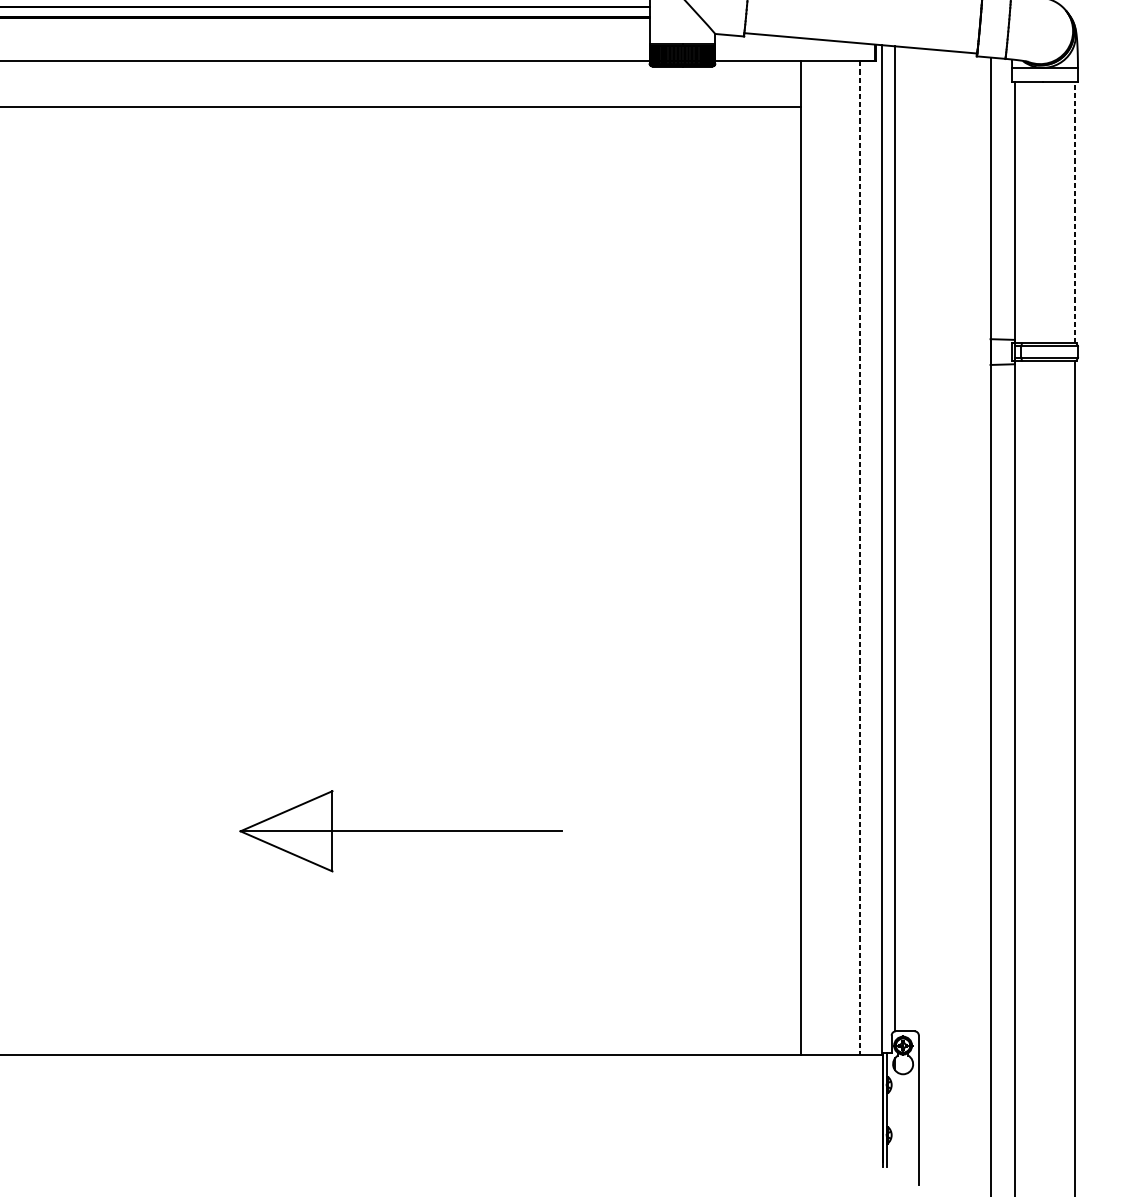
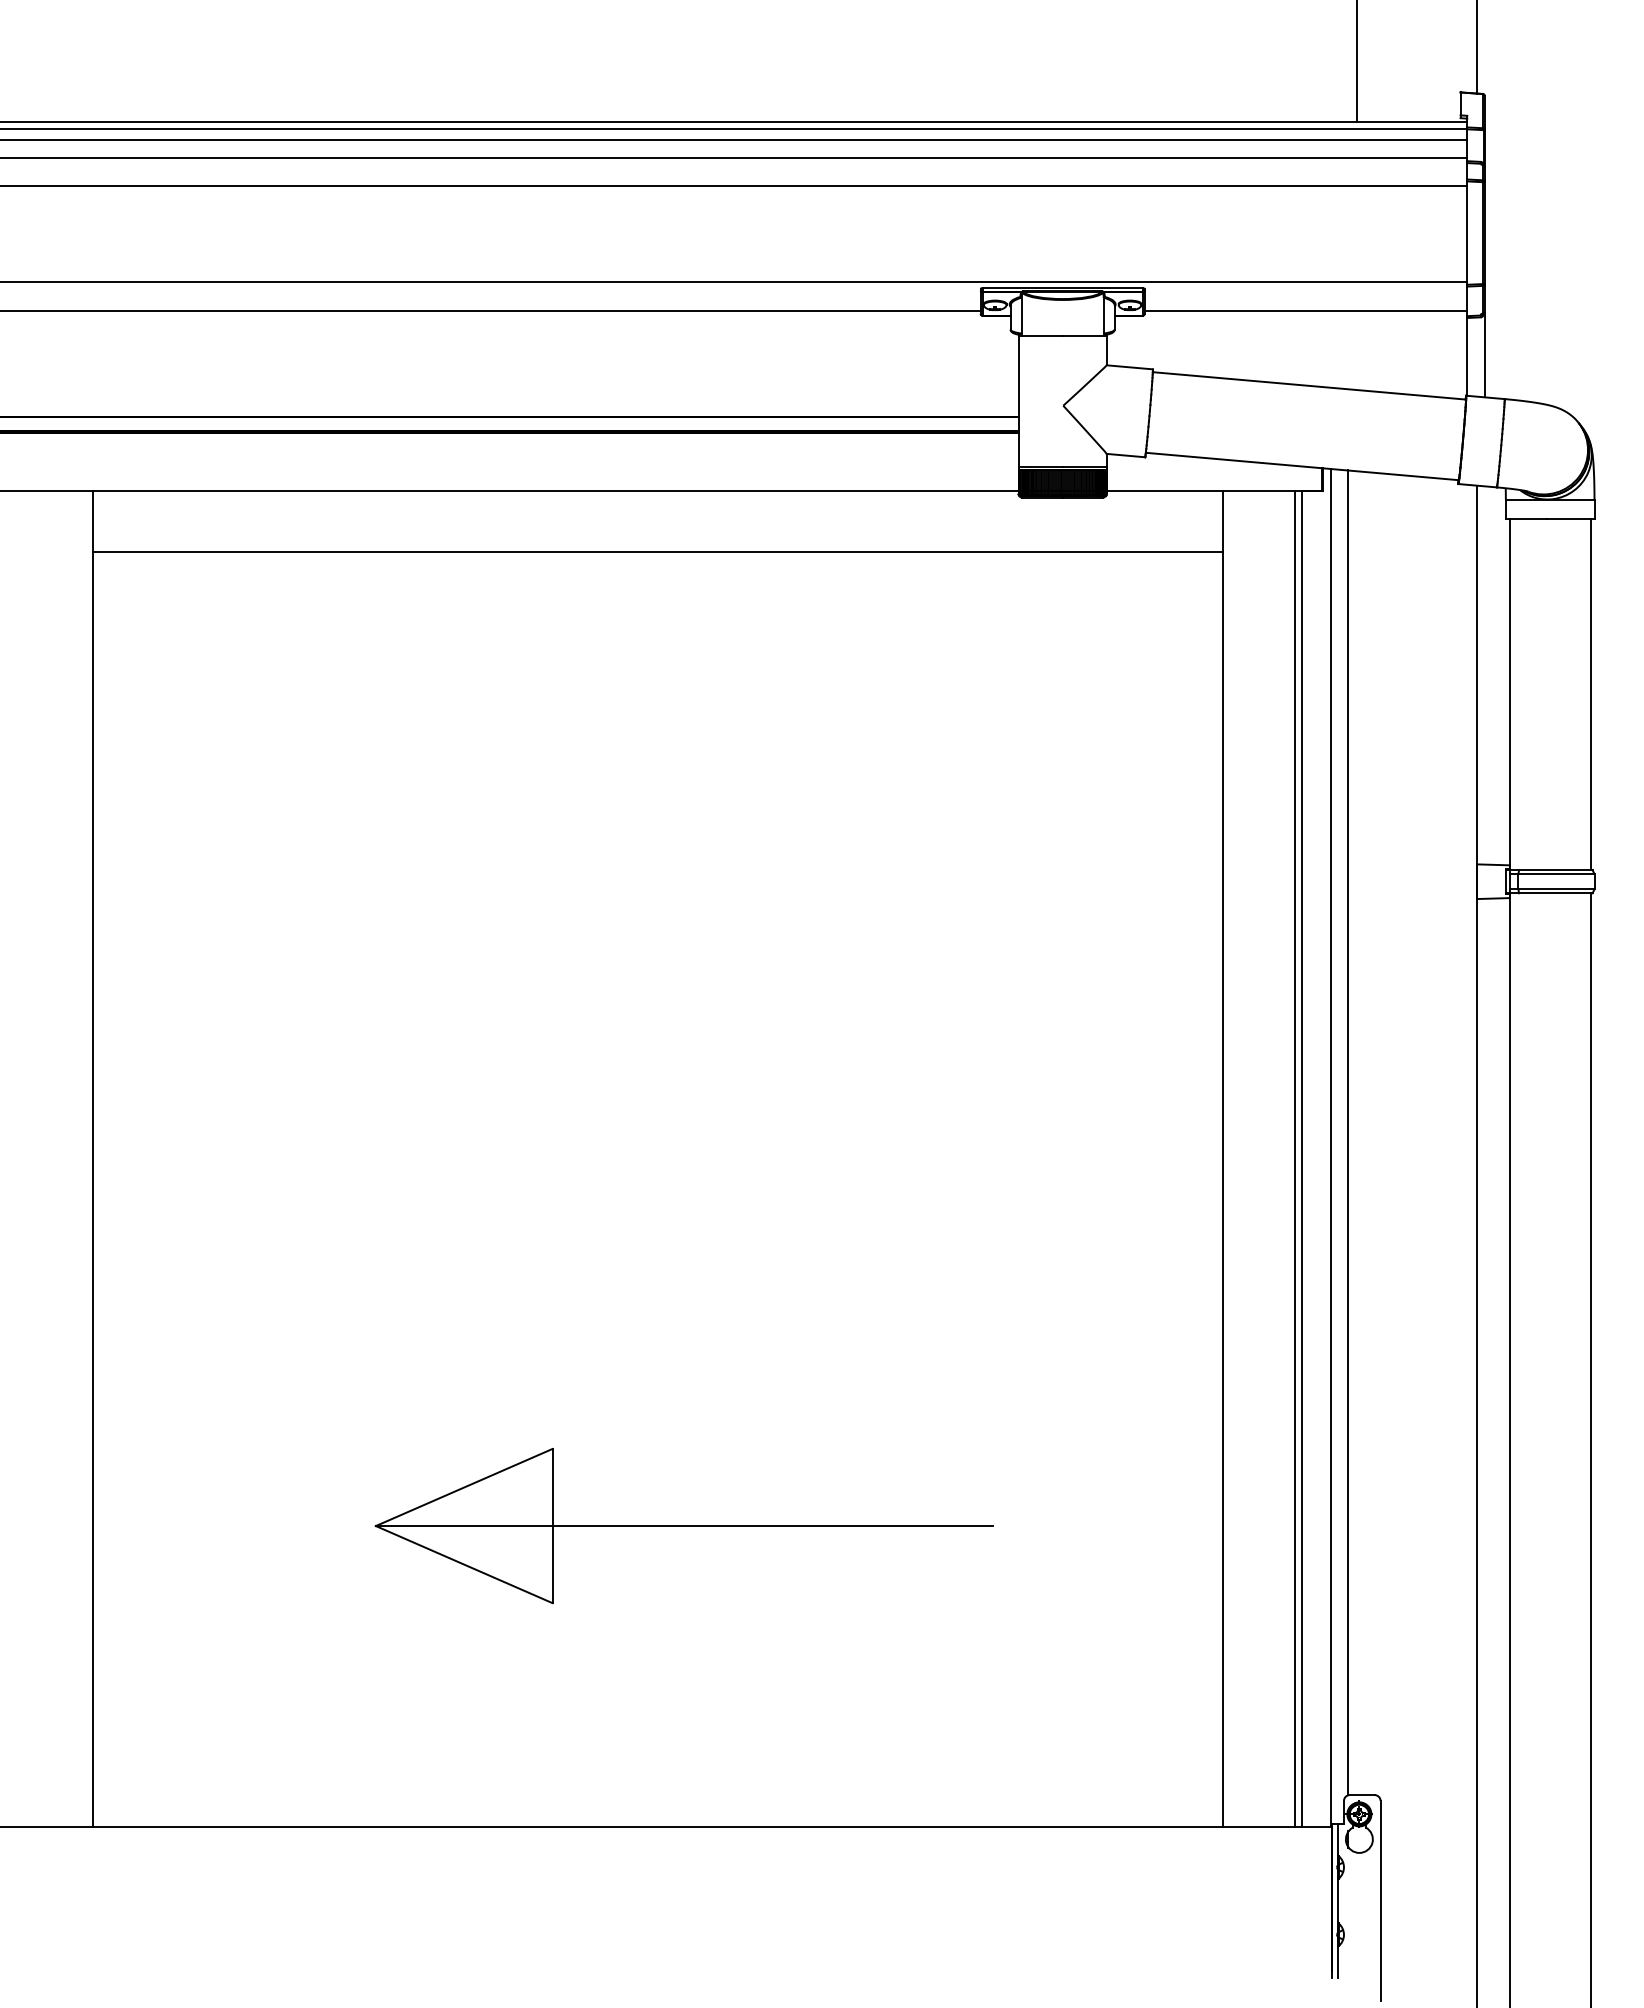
line: (1074, 212) -> (1590, 694), dashed -> solid
line: (855, 557) -> (1295, 1158), added
line: (860, 558) -> (1301, 1159), dashed -> solid
part: (400, 831) -> (683, 1526), size x1.43

